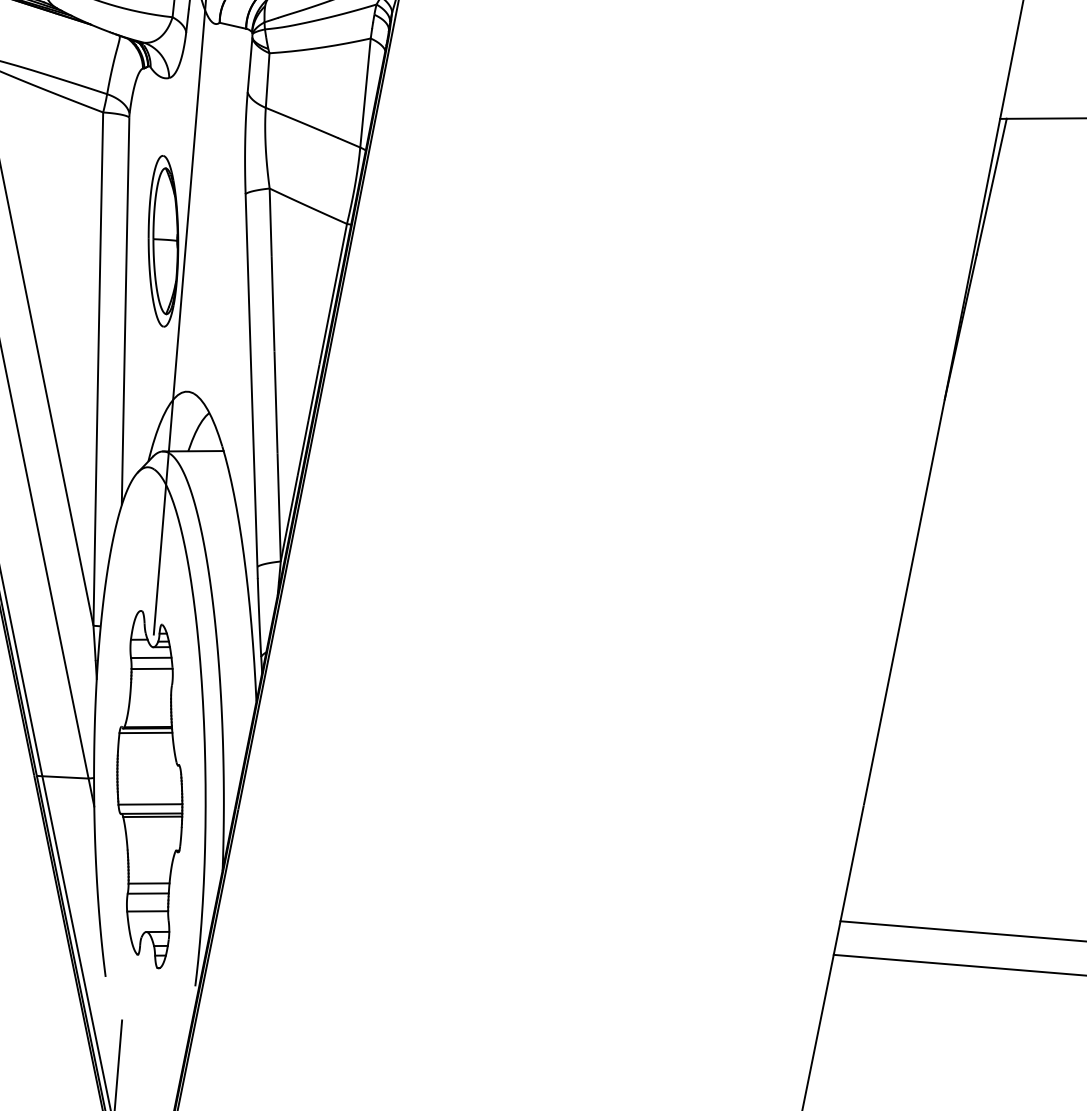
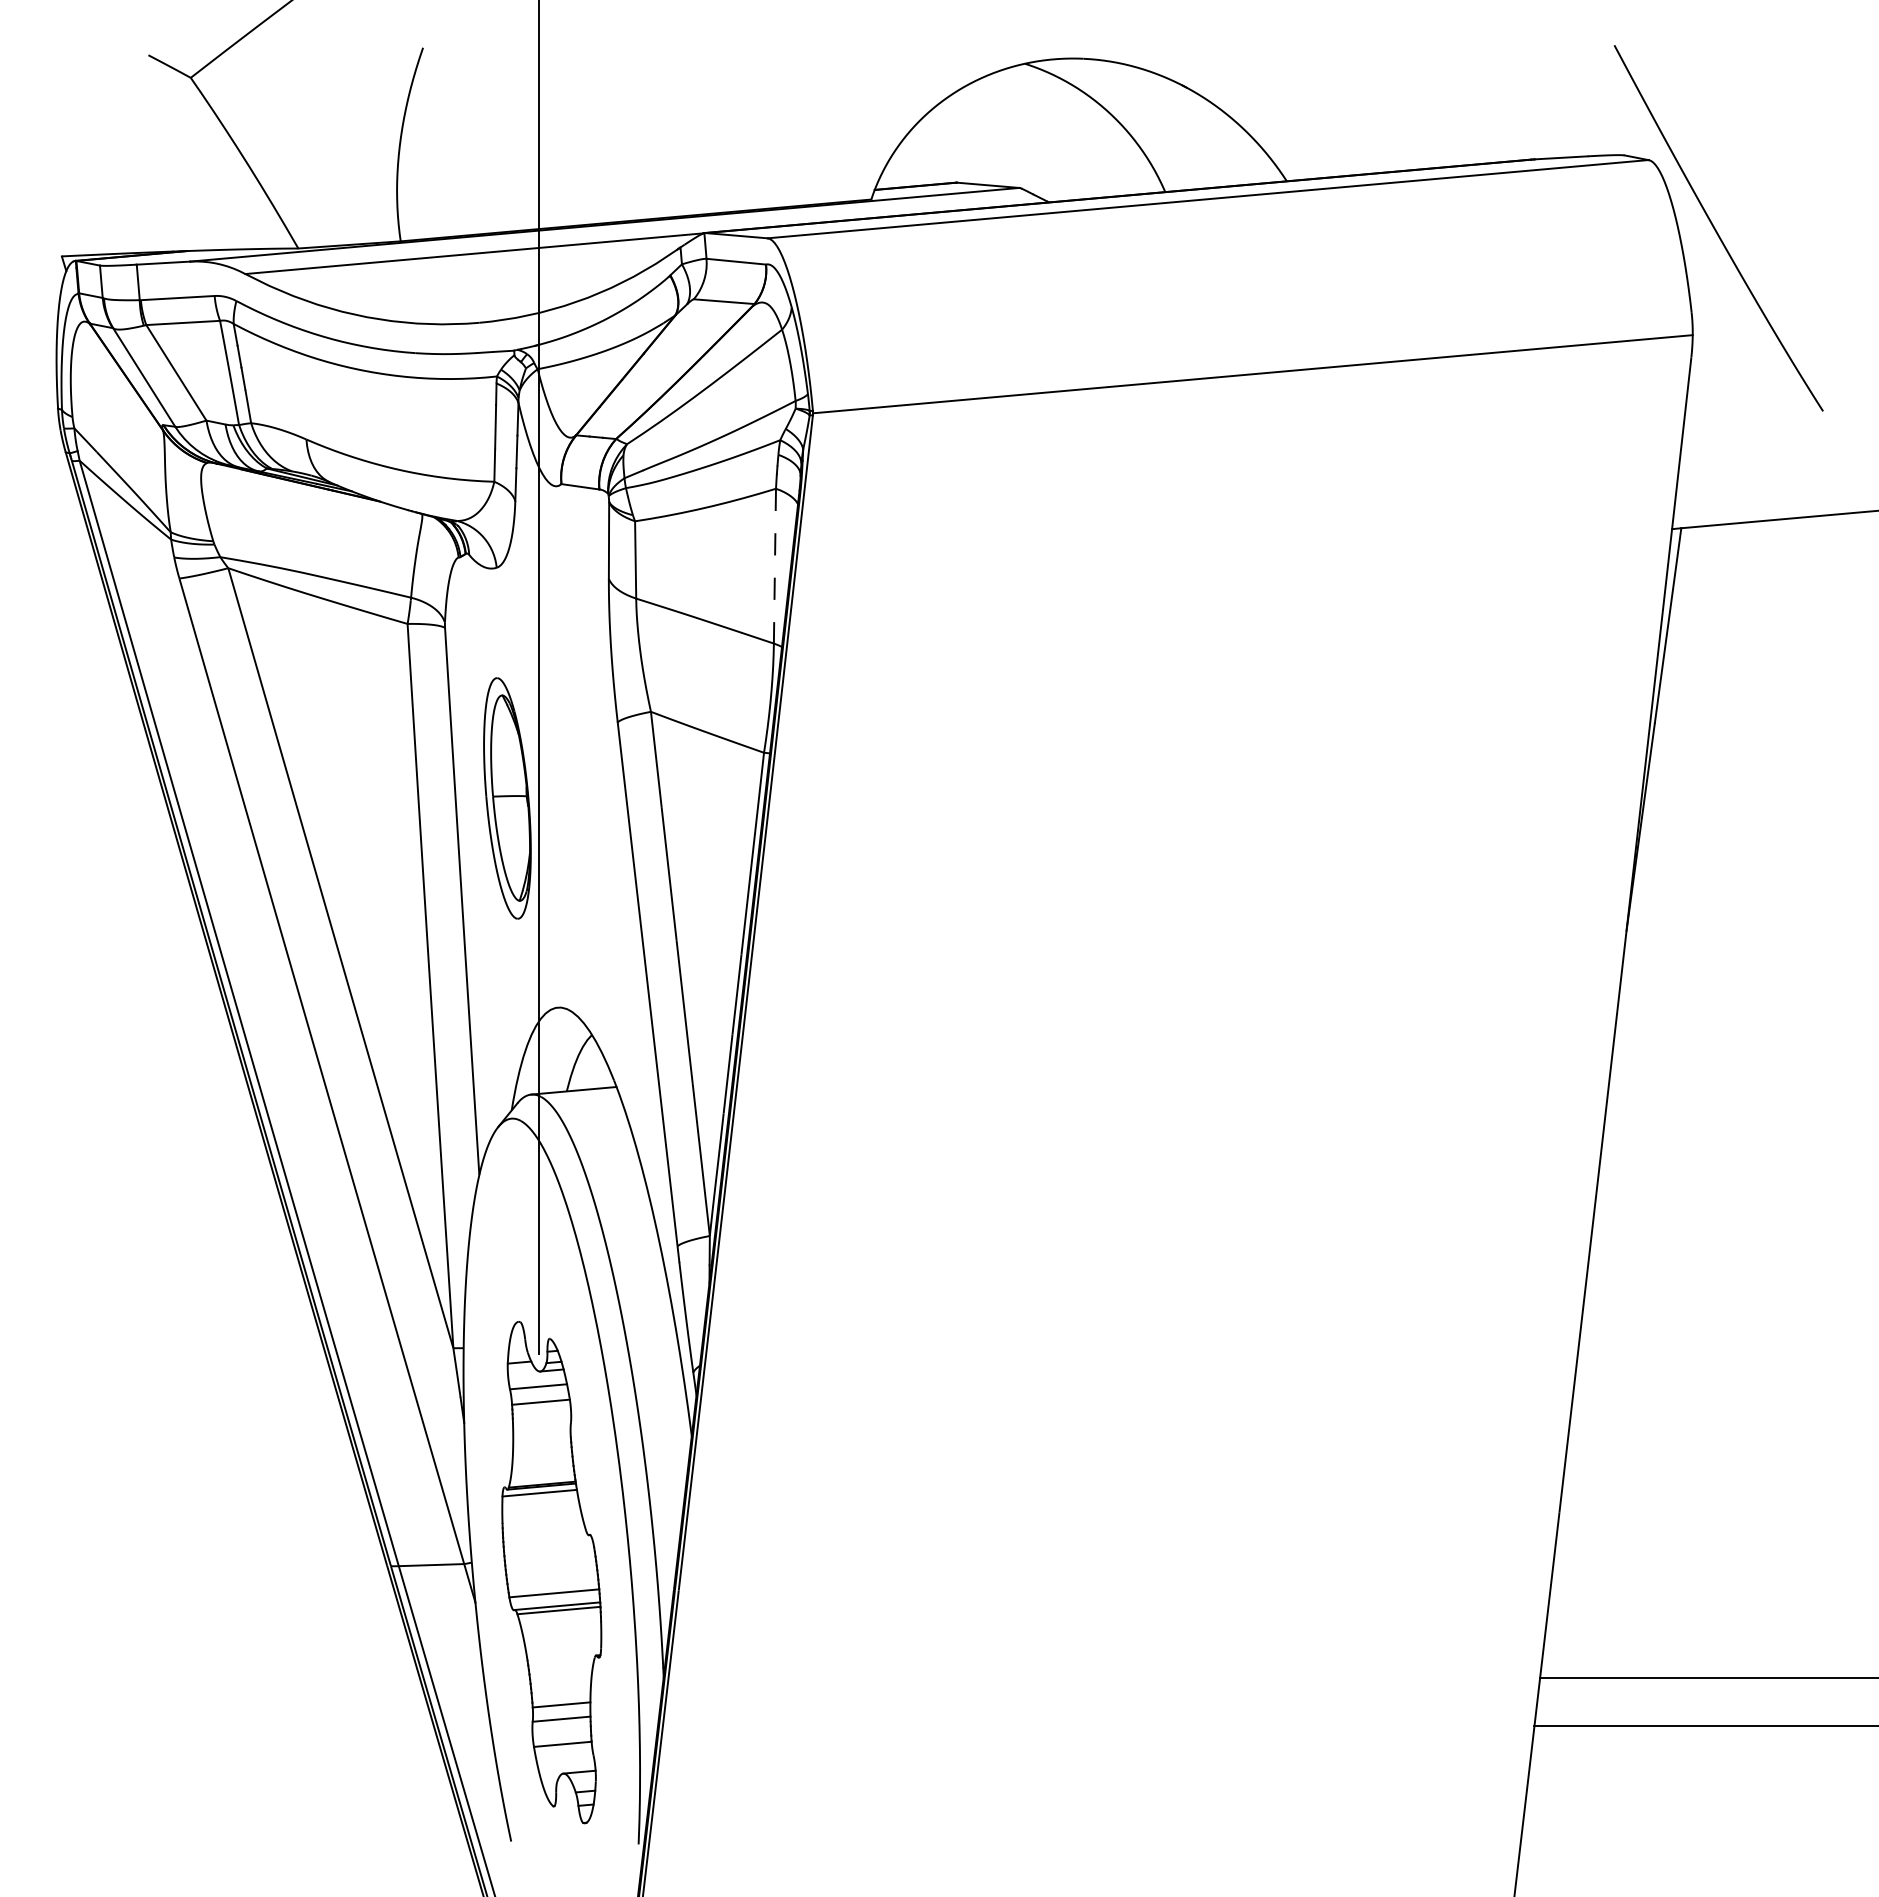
line: (365, 93) -> (774, 566), solid -> dashed

